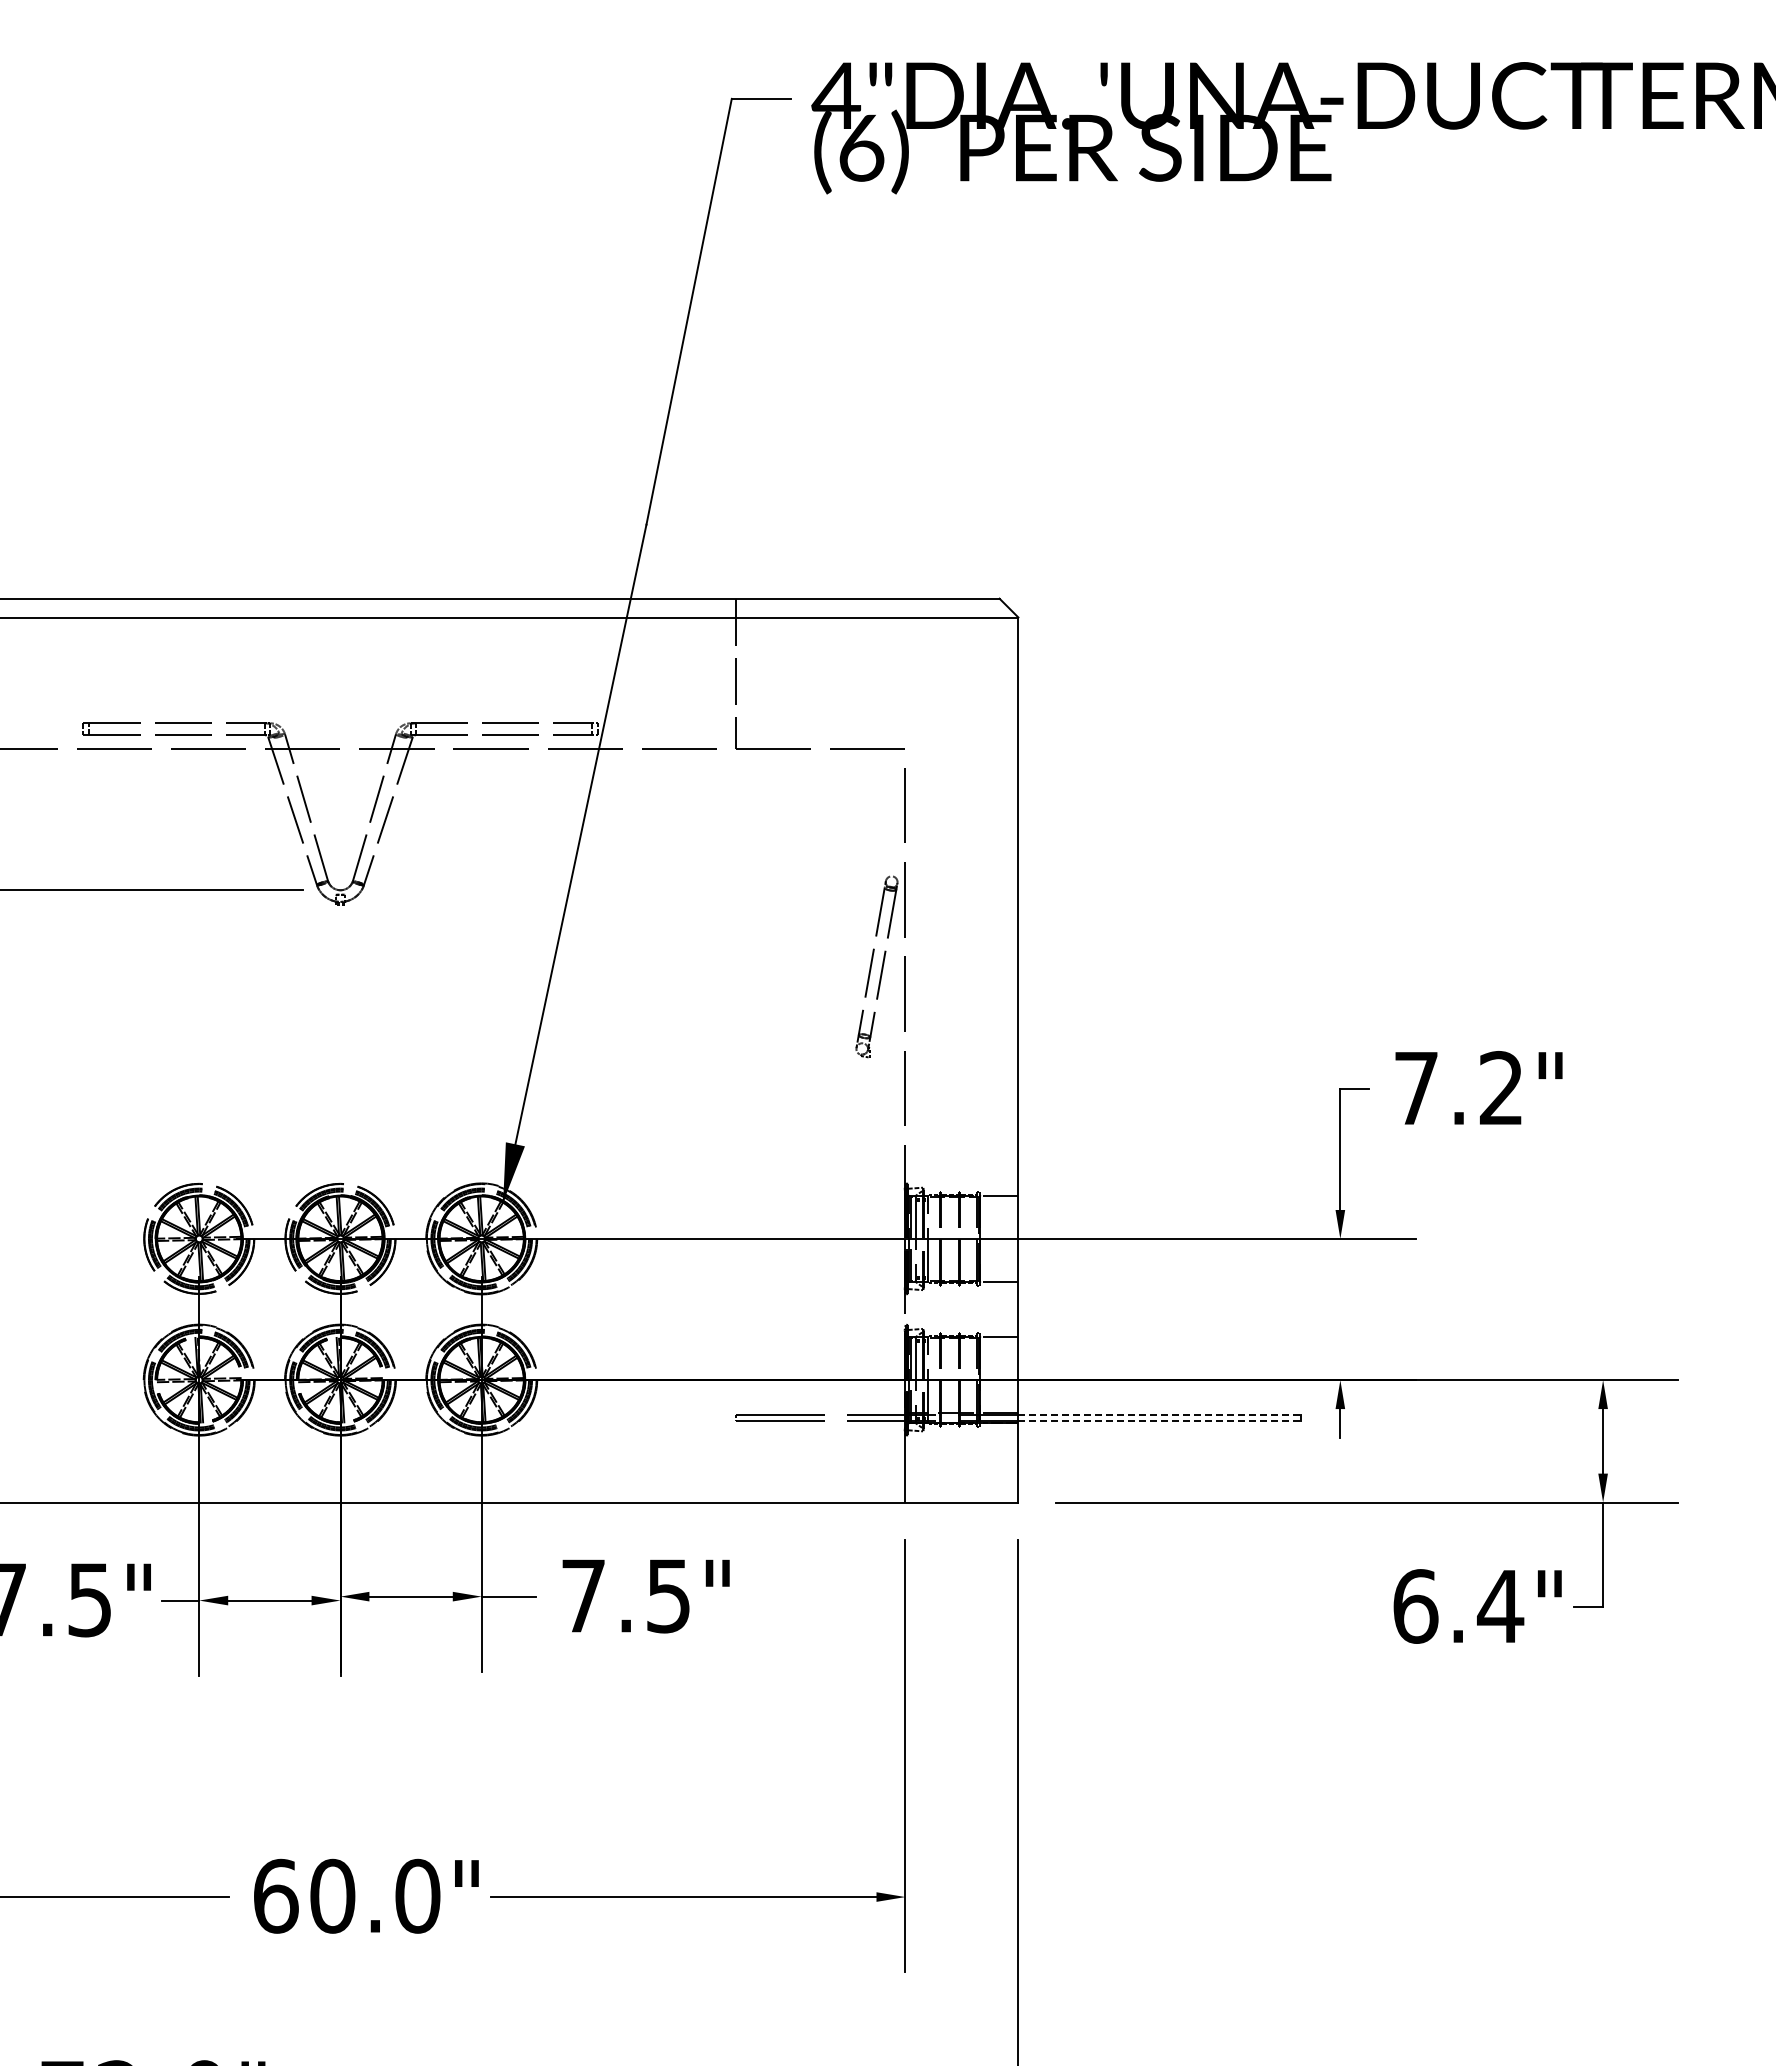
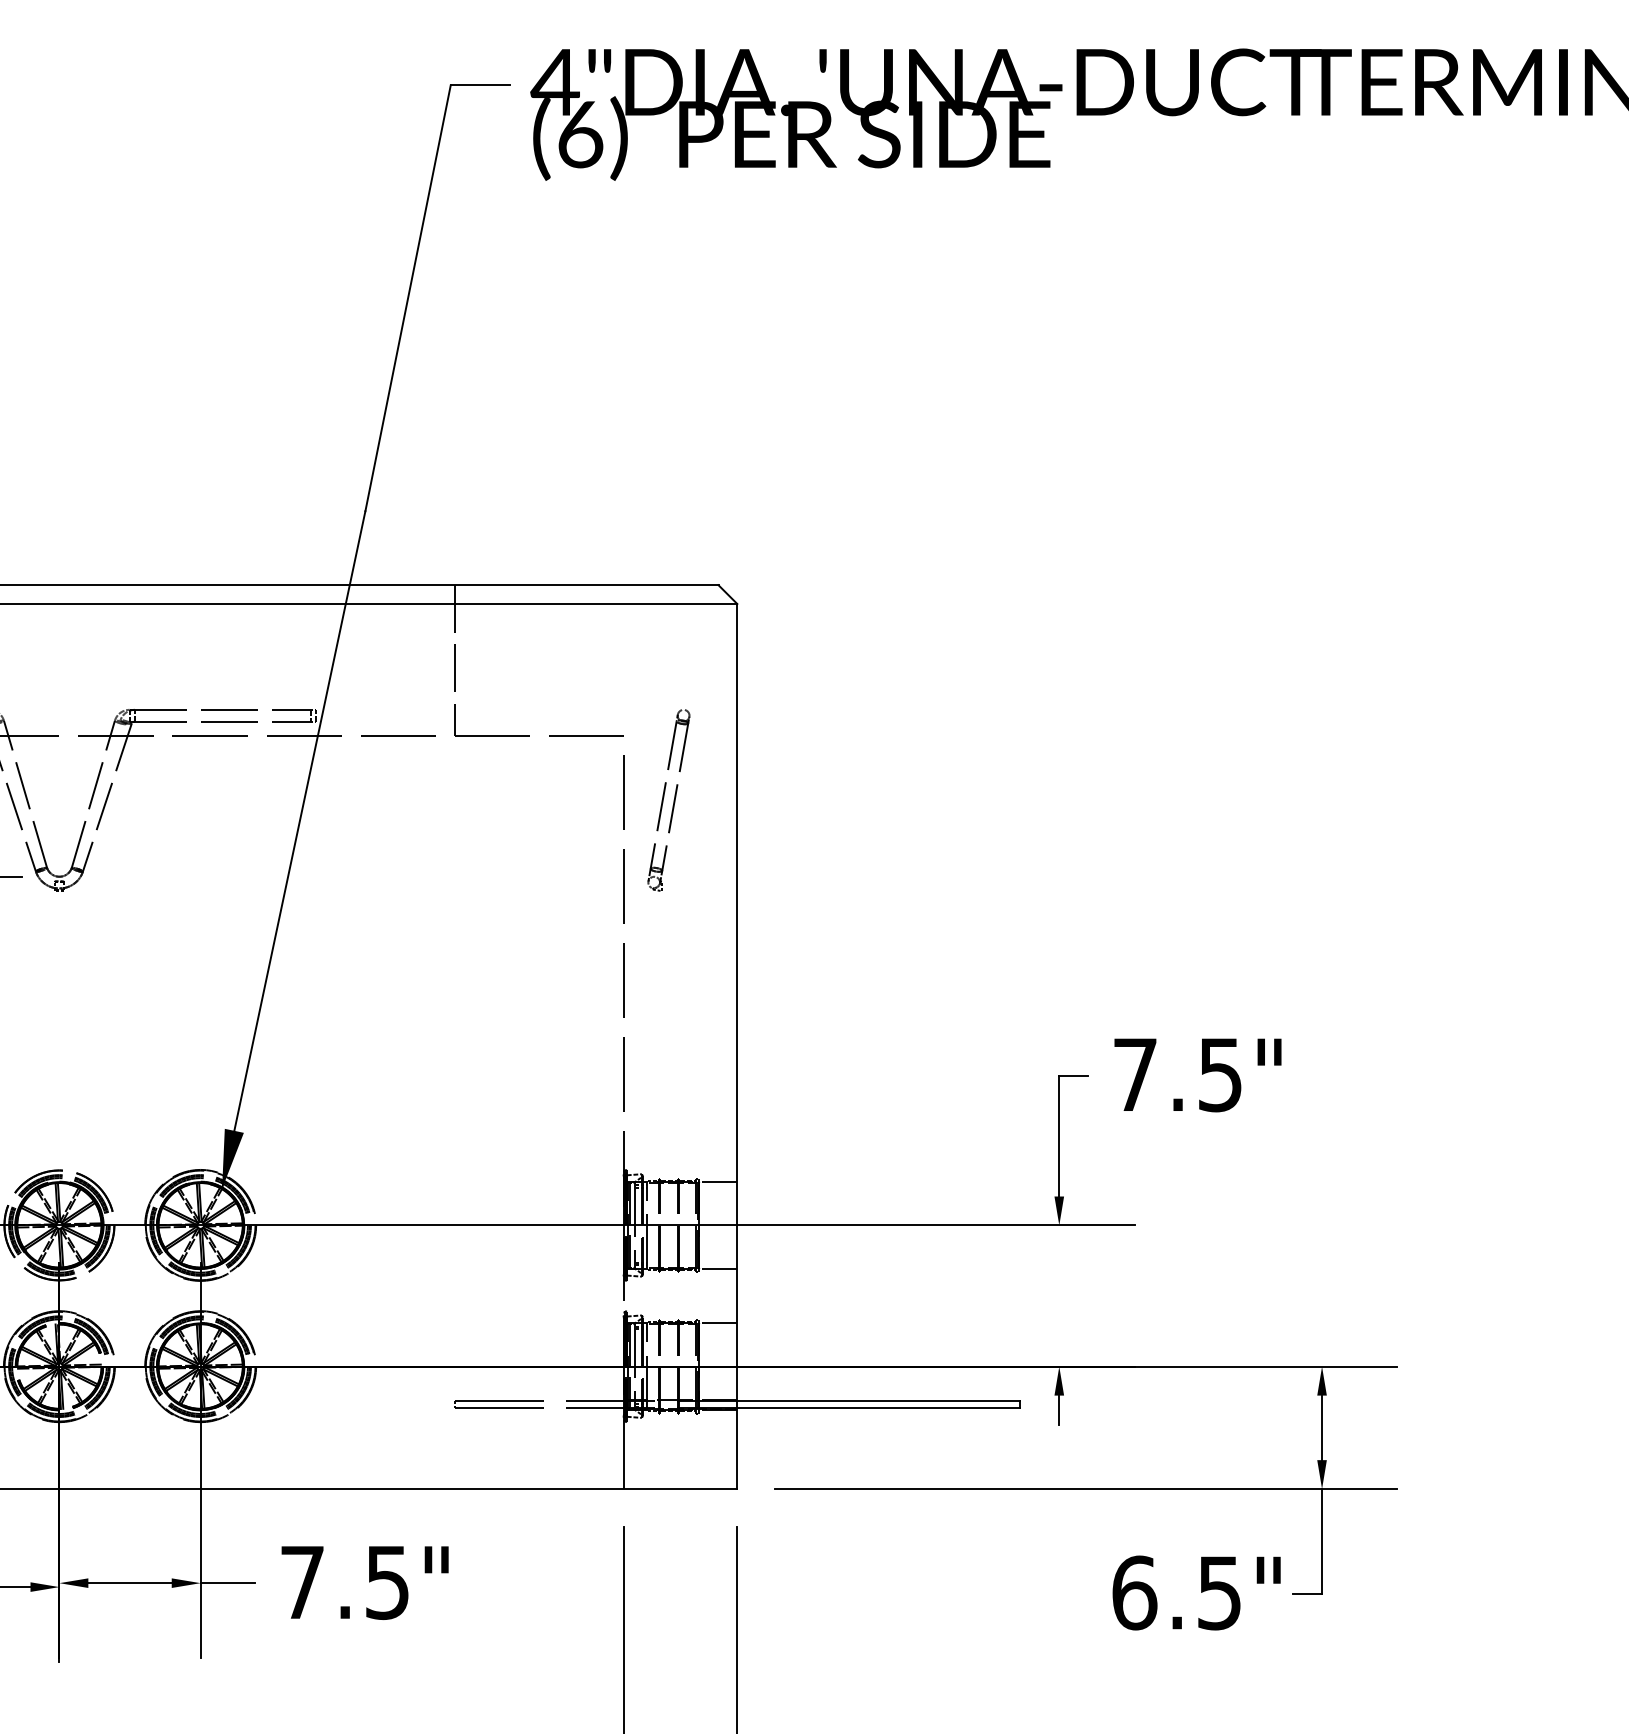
part: (876, 966) -> (668, 800), moved
text: (1500, 1088) -> (1219, 1075), 7.2" -> 7.5"
line: (1160, 1414) -> (879, 1401), dashed -> solid
line: (1160, 1421) -> (879, 1408), dashed -> solid
text: (1500, 1606) -> (1219, 1593), 6.4" -> 6.5"

